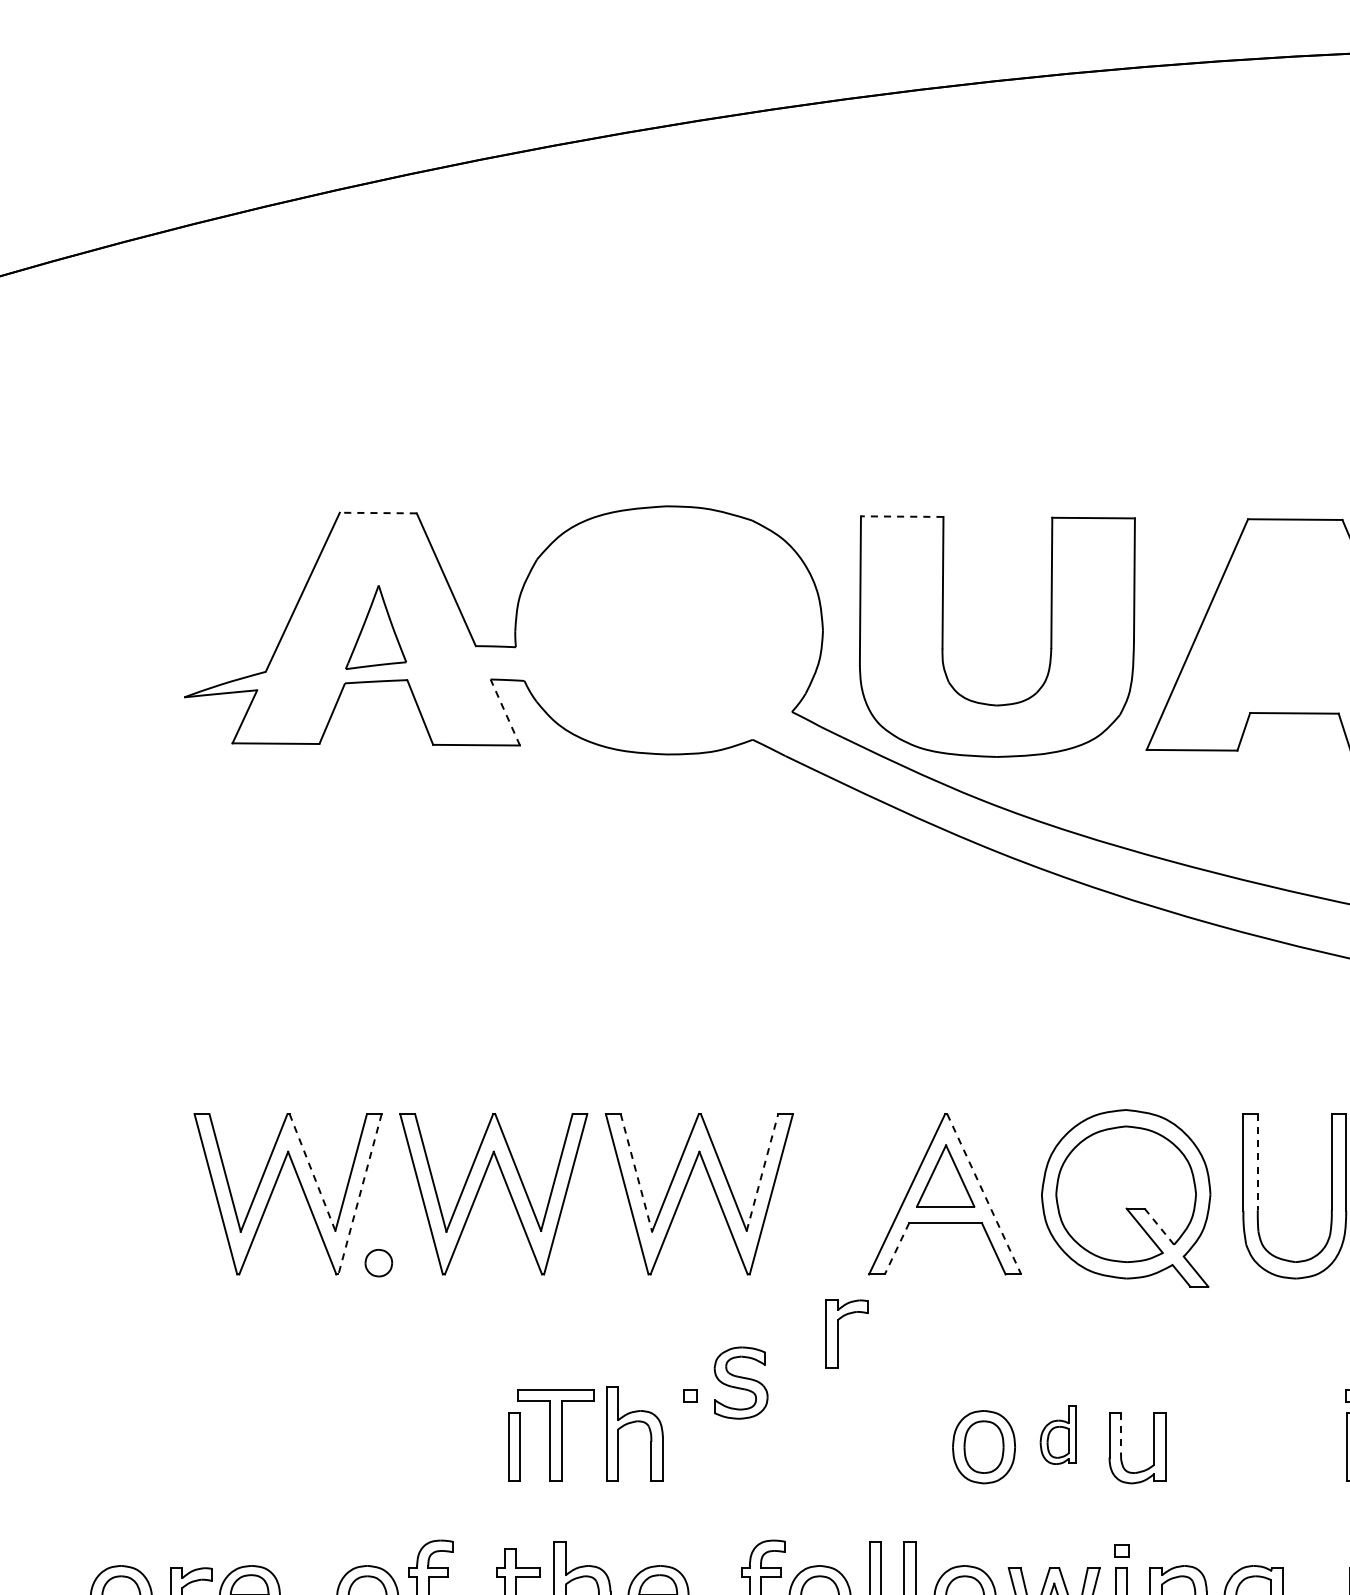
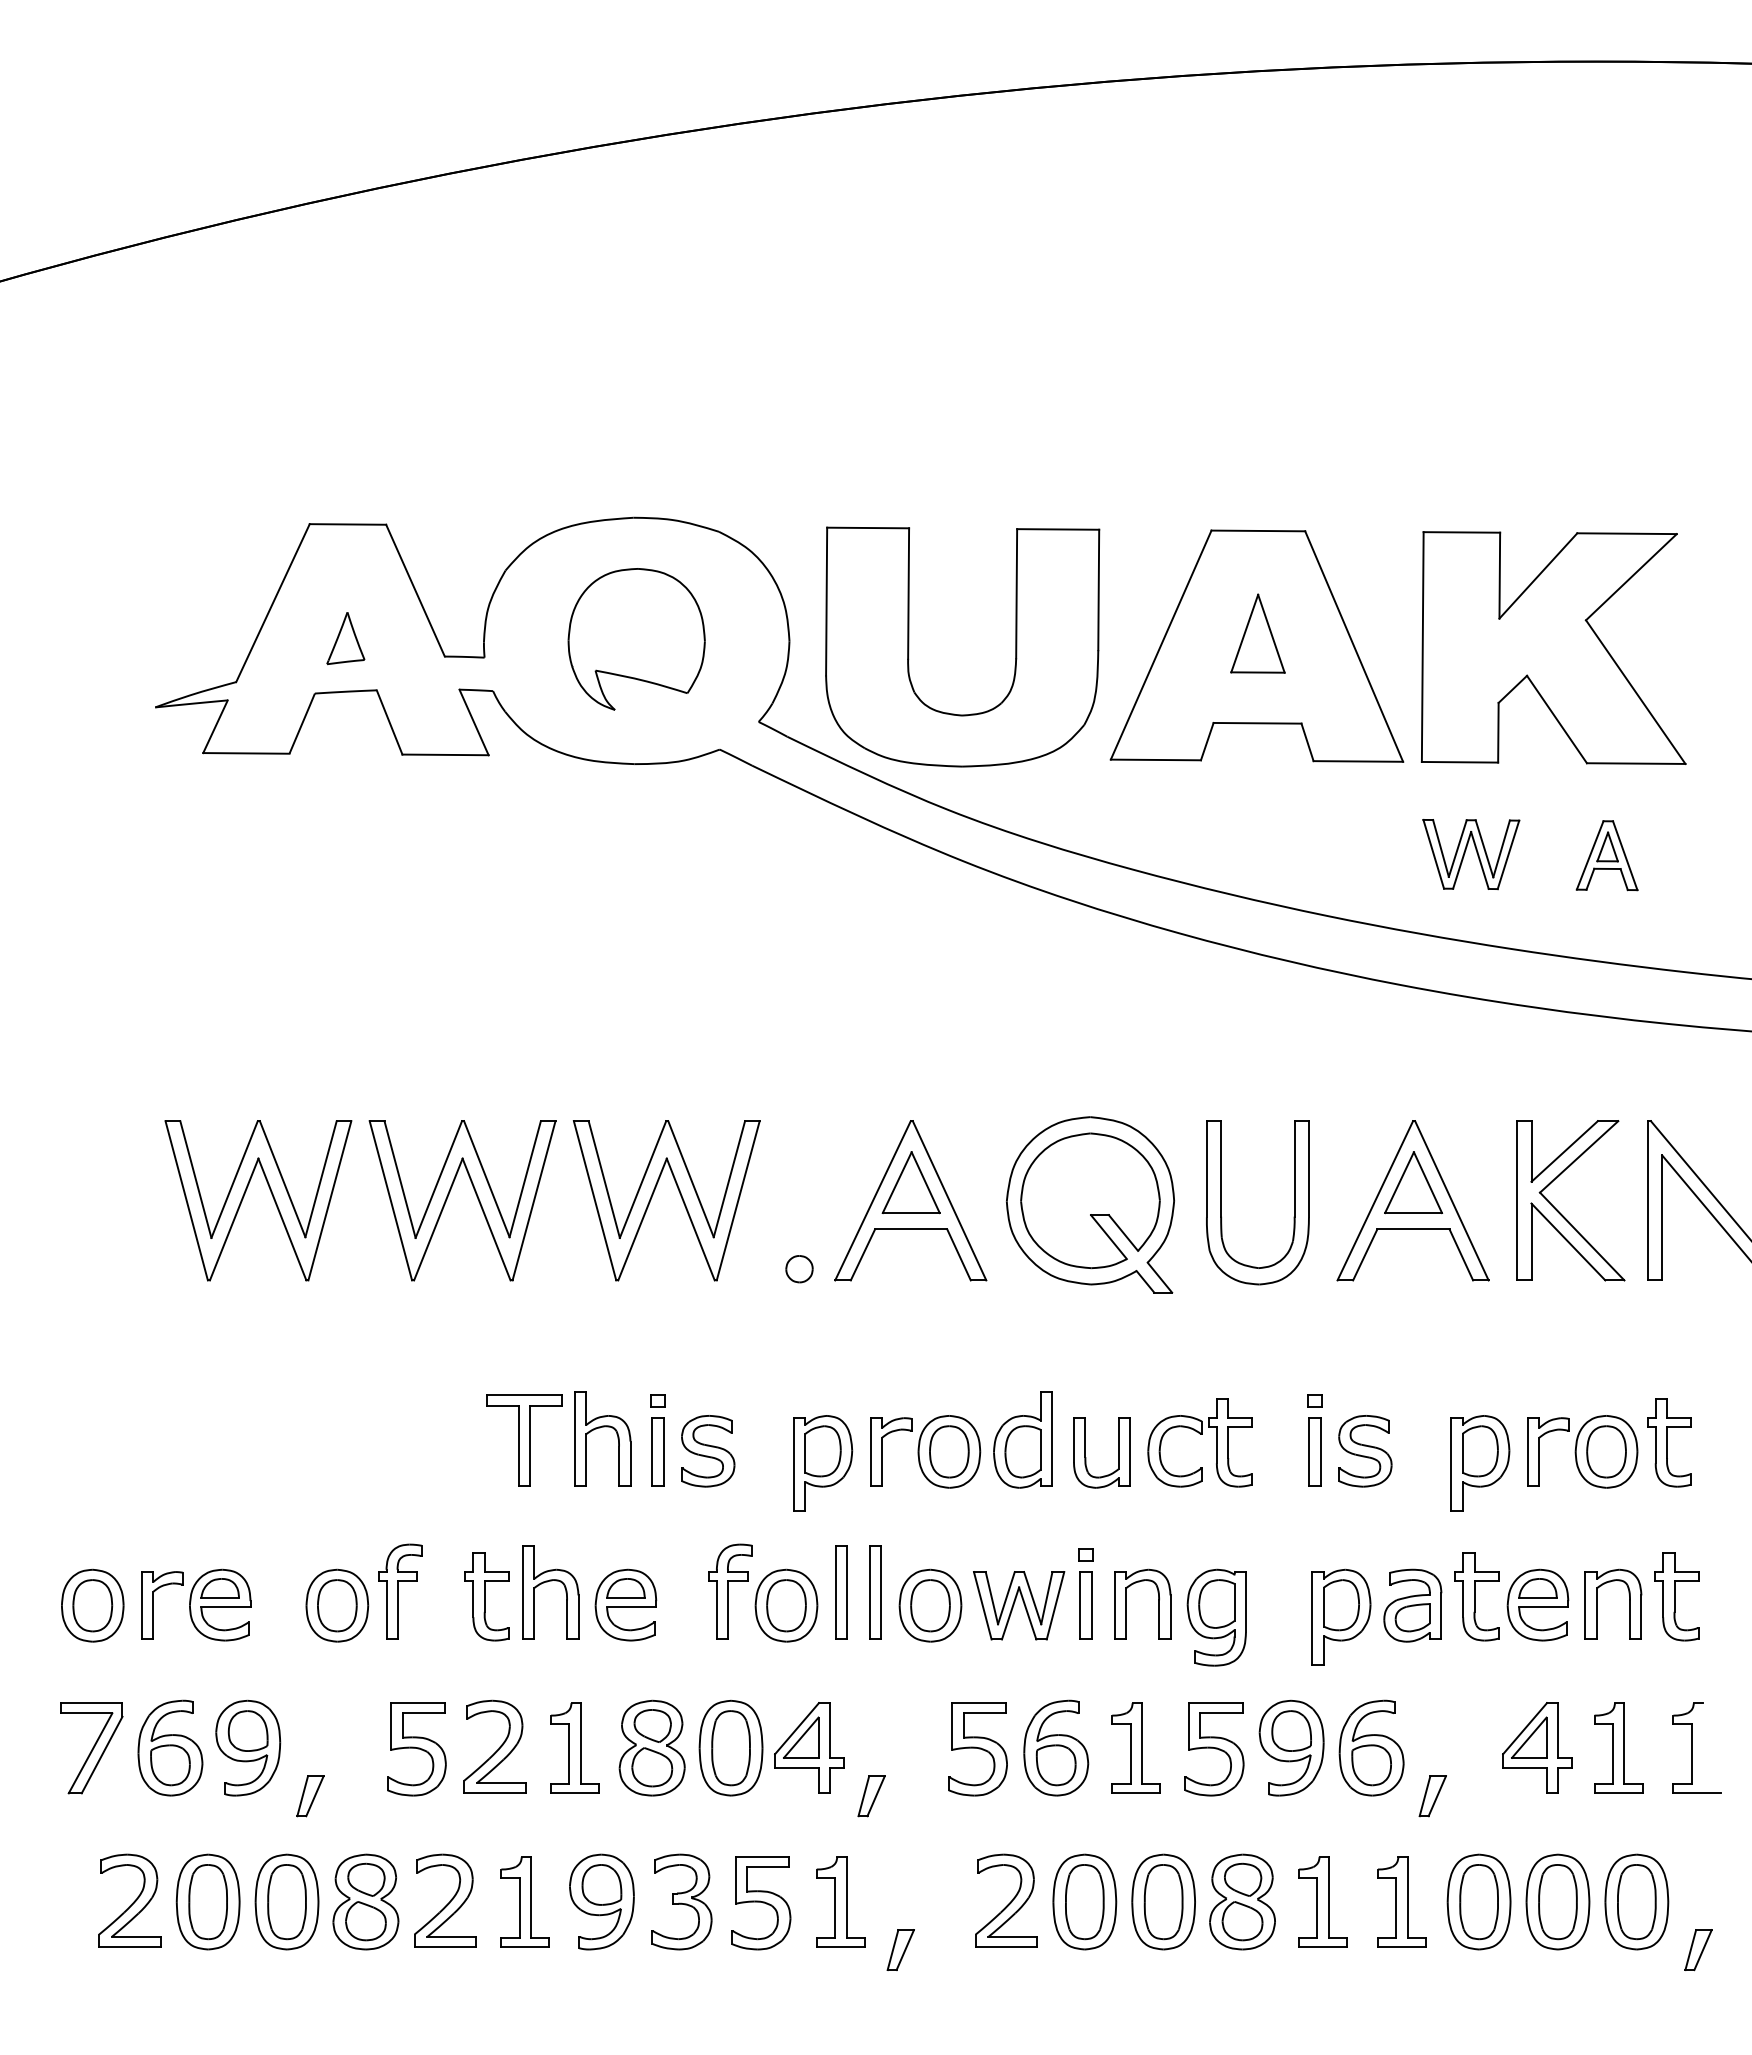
line: (377, 513) -> (347, 524), dashed -> solid
line: (902, 517) -> (868, 528), dashed -> solid
part: (1294, 622) -> (1257, 633), added
part: (375, 627) -> (345, 638), size x0.62
part: (668, 628) -> (636, 639), added
line: (505, 712) -> (474, 722), dashed -> solid
line: (1258, 1161) -> (1221, 1168), dashed -> solid
line: (762, 1171) -> (729, 1178), dashed -> solid
line: (312, 1172) -> (282, 1179), dashed -> solid
line: (636, 1173) -> (604, 1180), dashed -> solid
line: (984, 1193) -> (949, 1200), dashed -> solid
line: (359, 1194) -> (329, 1201), dashed -> solid
line: (1159, 1227) -> (1123, 1233), dashed -> solid
line: (896, 1249) -> (862, 1255), dashed -> solid
part: (378, 1263) -> (799, 1269), moved
part: (838, 1333) -> (882, 1451), moved
part: (741, 1383) -> (708, 1451), moved
part: (1236, 1429) -> (1200, 1434), added
line: (1121, 1432) -> (1085, 1437), dashed -> solid
part: (1057, 1434) -> (1022, 1439), size x1.67
part: (513, 1446) -> (657, 1451), moved
part: (857, 1458) -> (823, 1463), added

